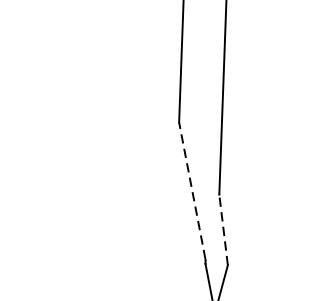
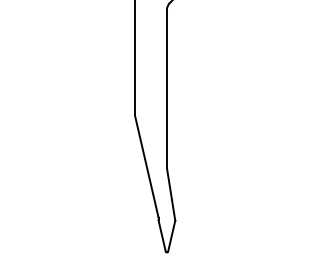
line: (192, 190) -> (146, 165), dashed -> solid
line: (224, 230) -> (171, 194), dashed -> solid

